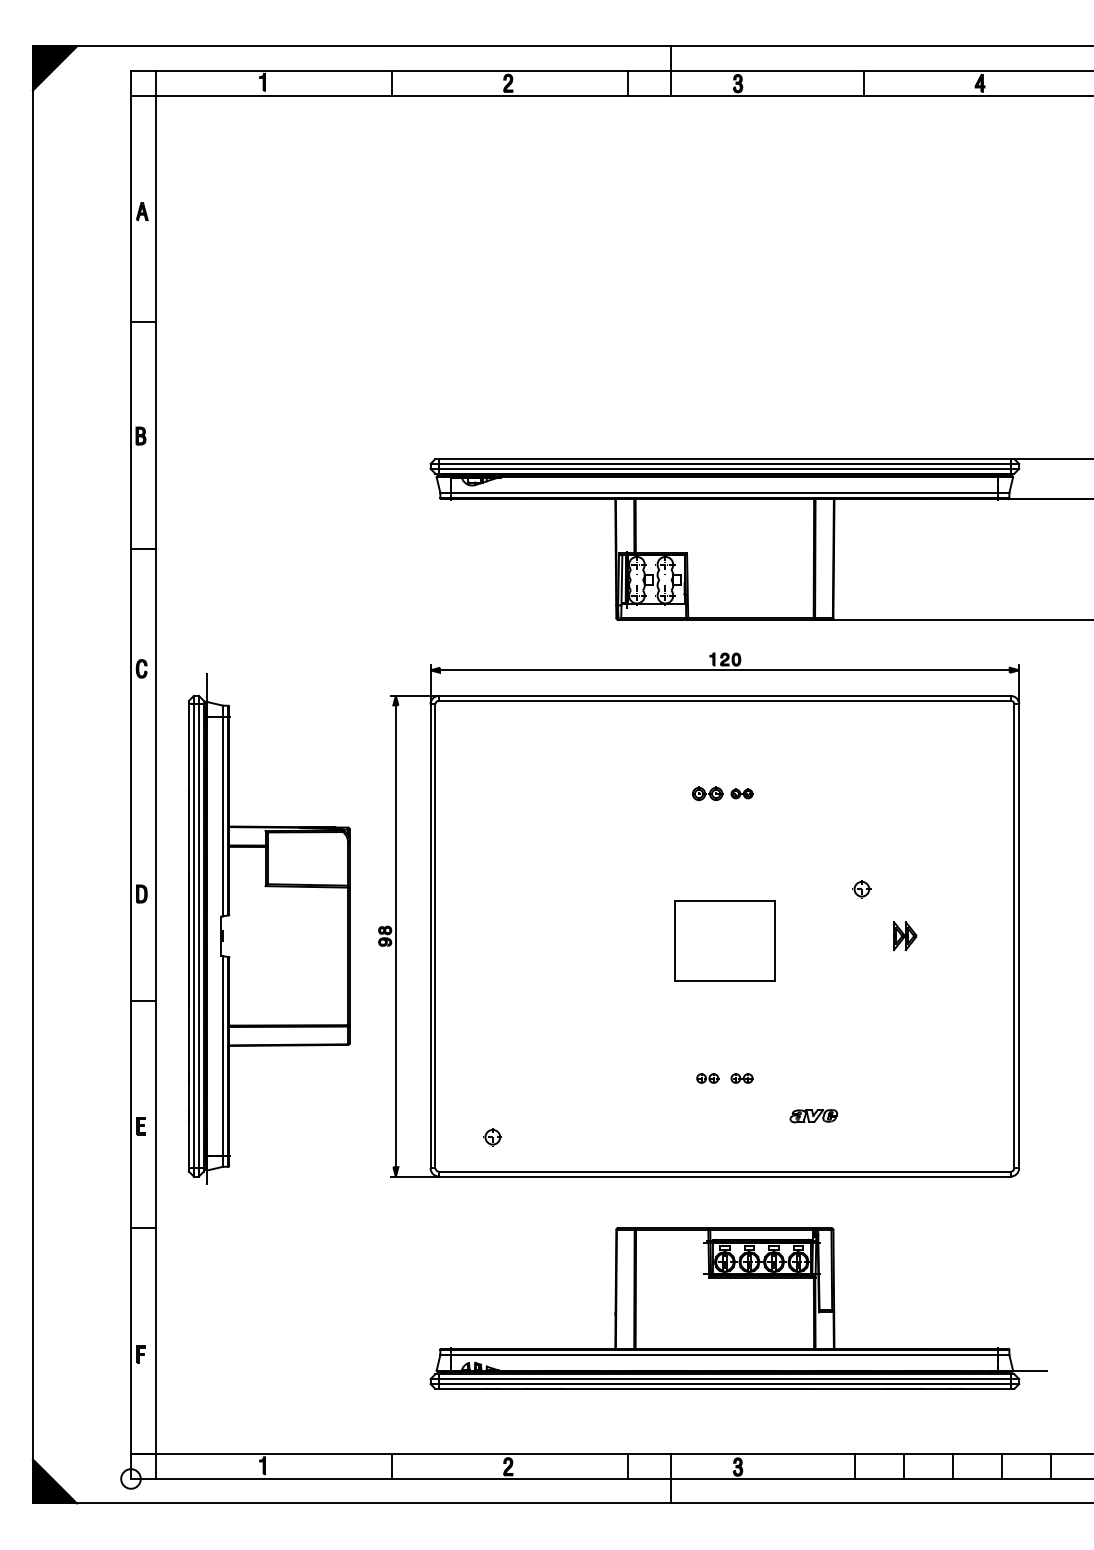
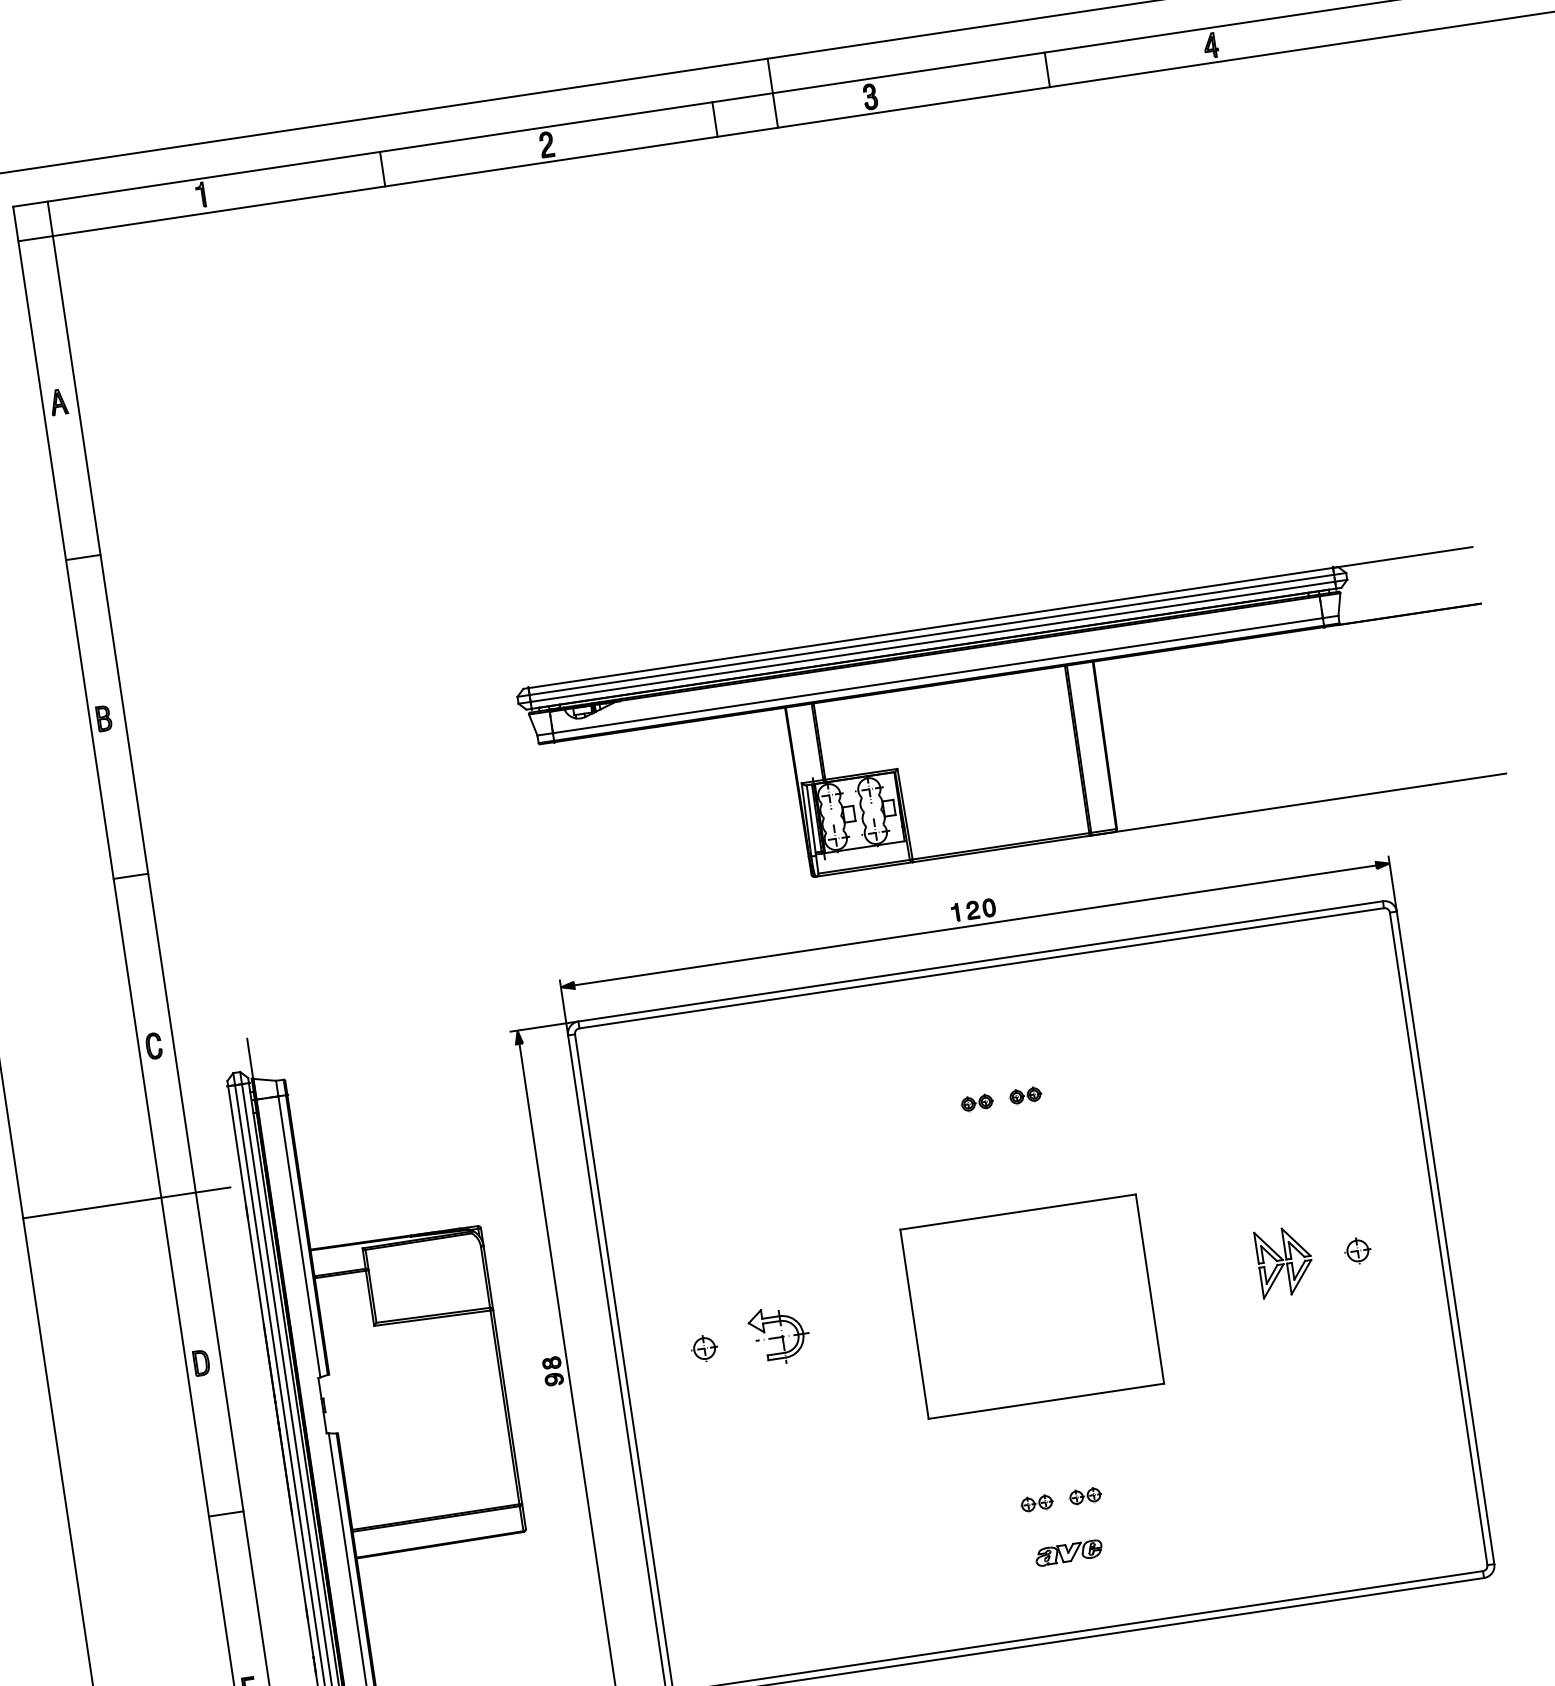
line: (106, 774) -> (126, 1202), added
part: (707, 793) -> (976, 1102), size x0.71
part: (861, 889) -> (1357, 1251), moved
part: (545, 934) -> (778, 1335), added
part: (904, 935) -> (1283, 1260), size x1.67
part: (724, 940) -> (1031, 1305), size x1.67
part: (813, 1116) -> (1068, 1553), moved
part: (492, 1137) -> (704, 1349), moved

